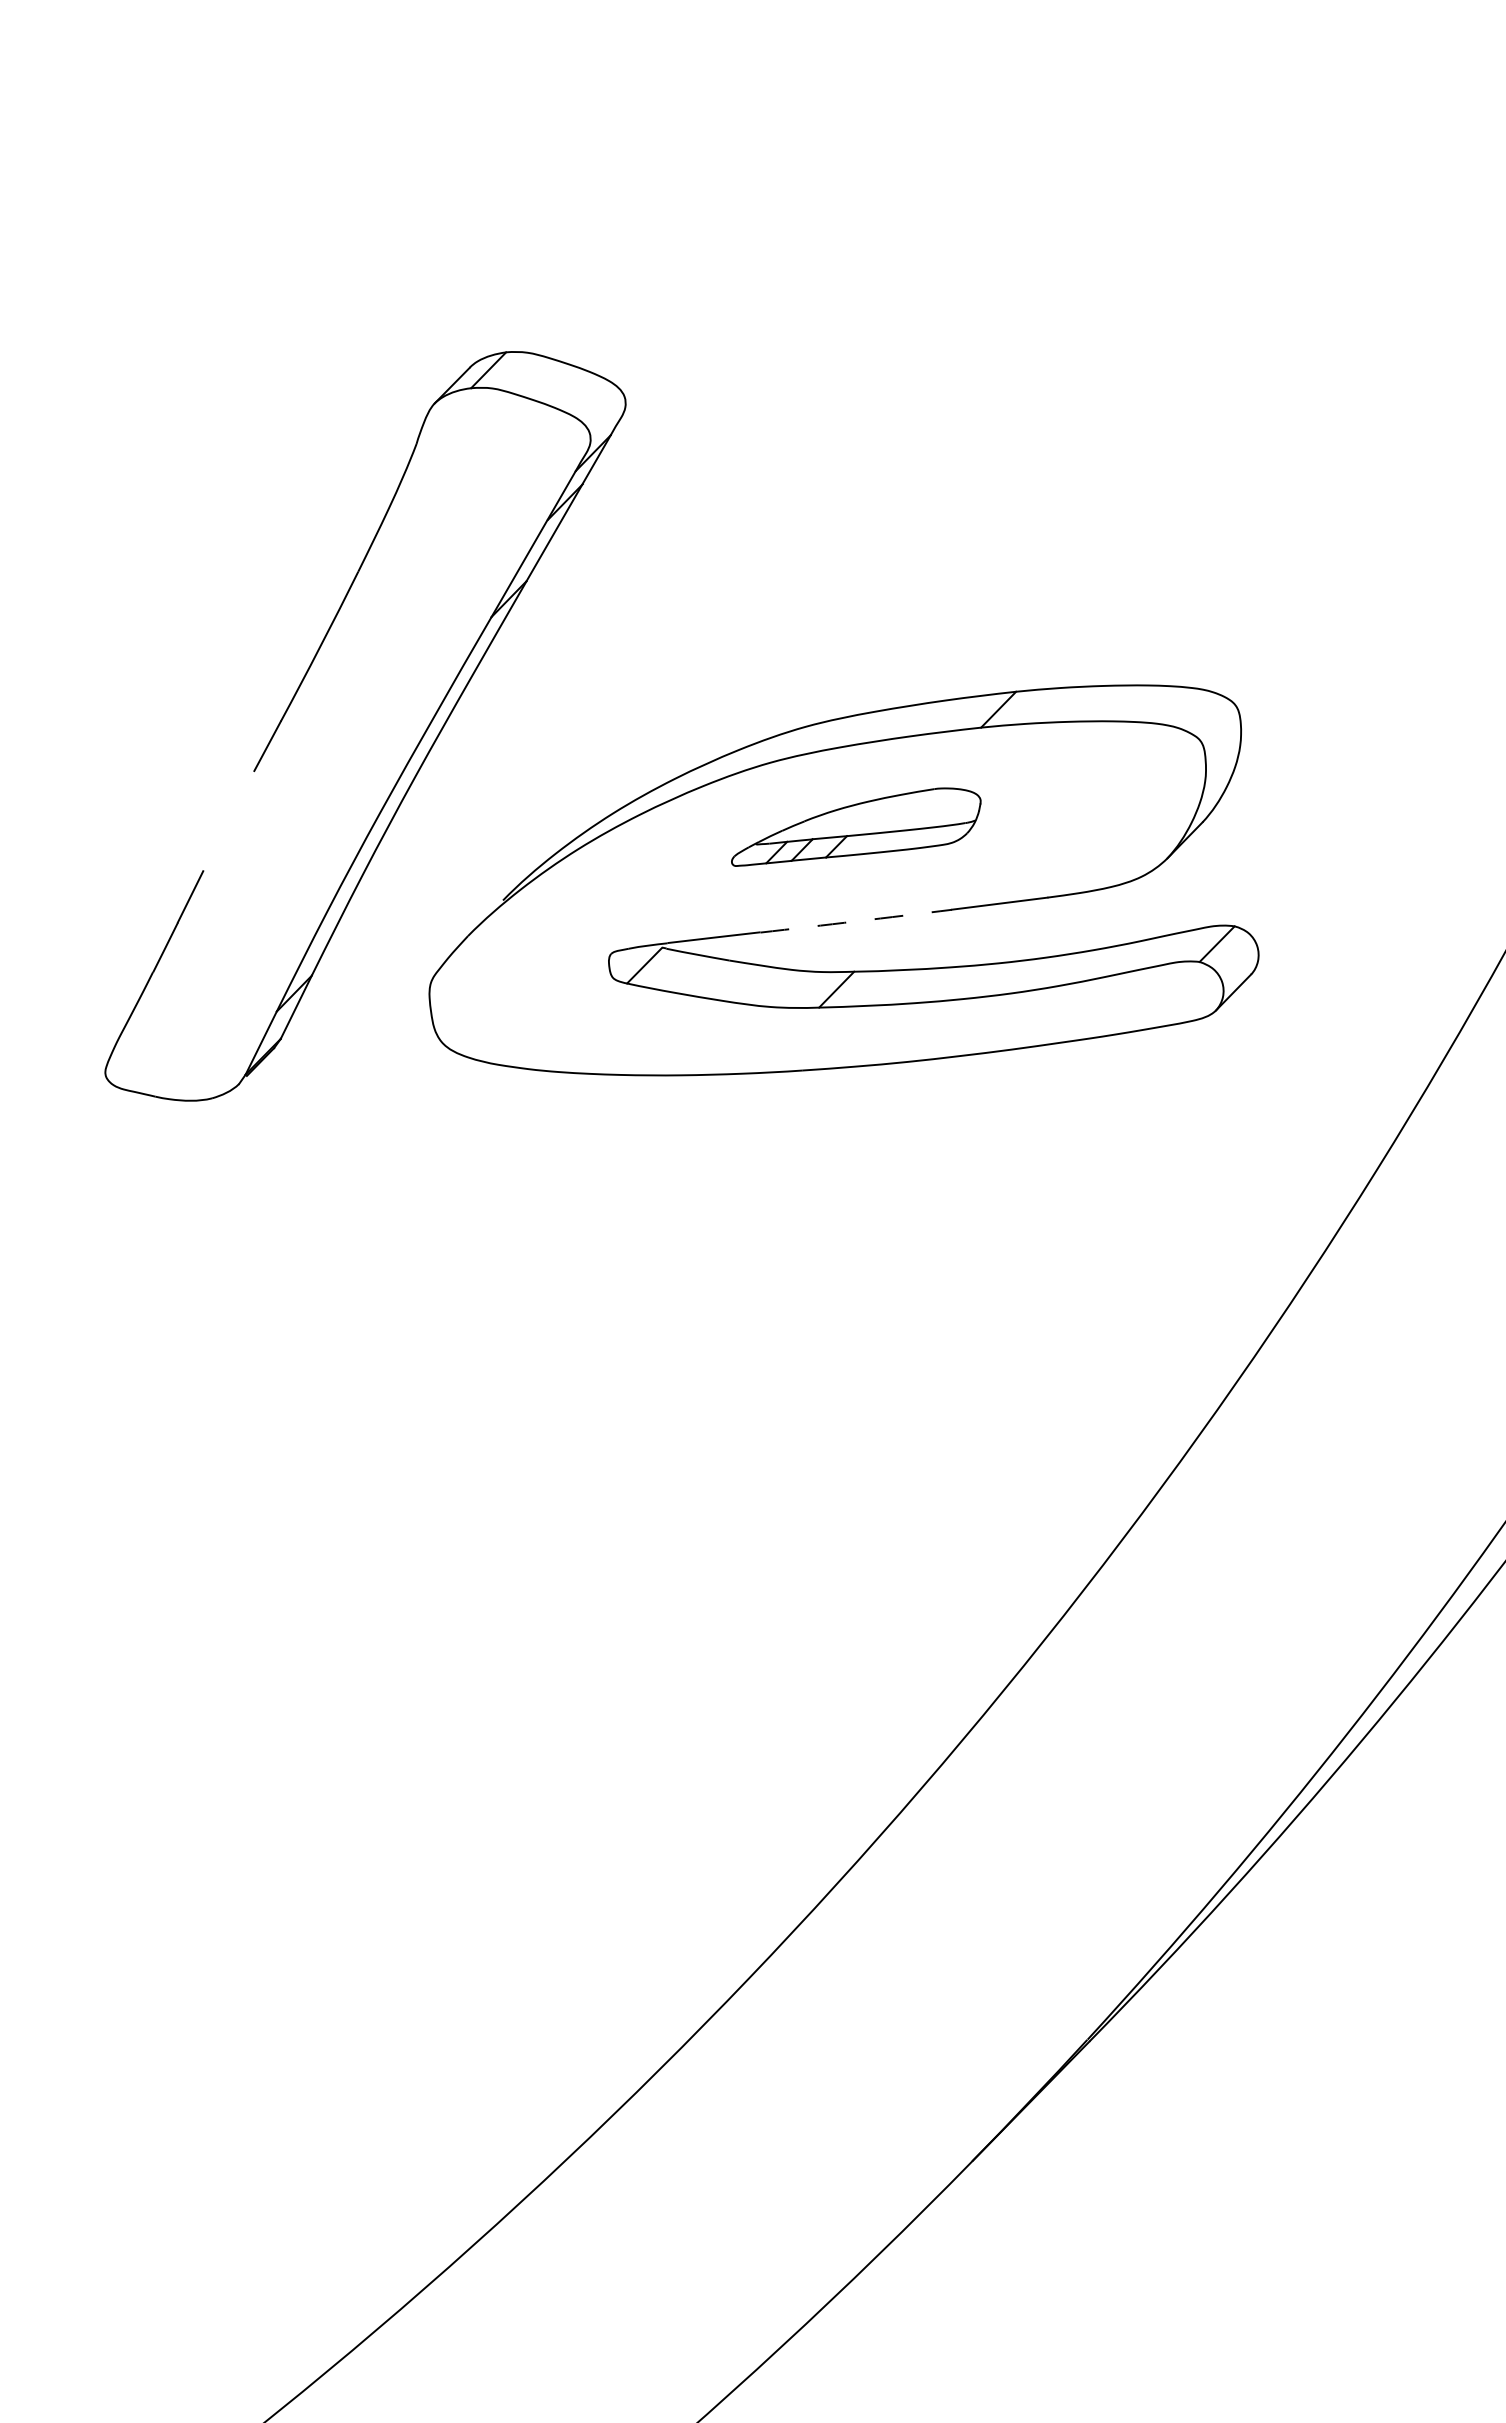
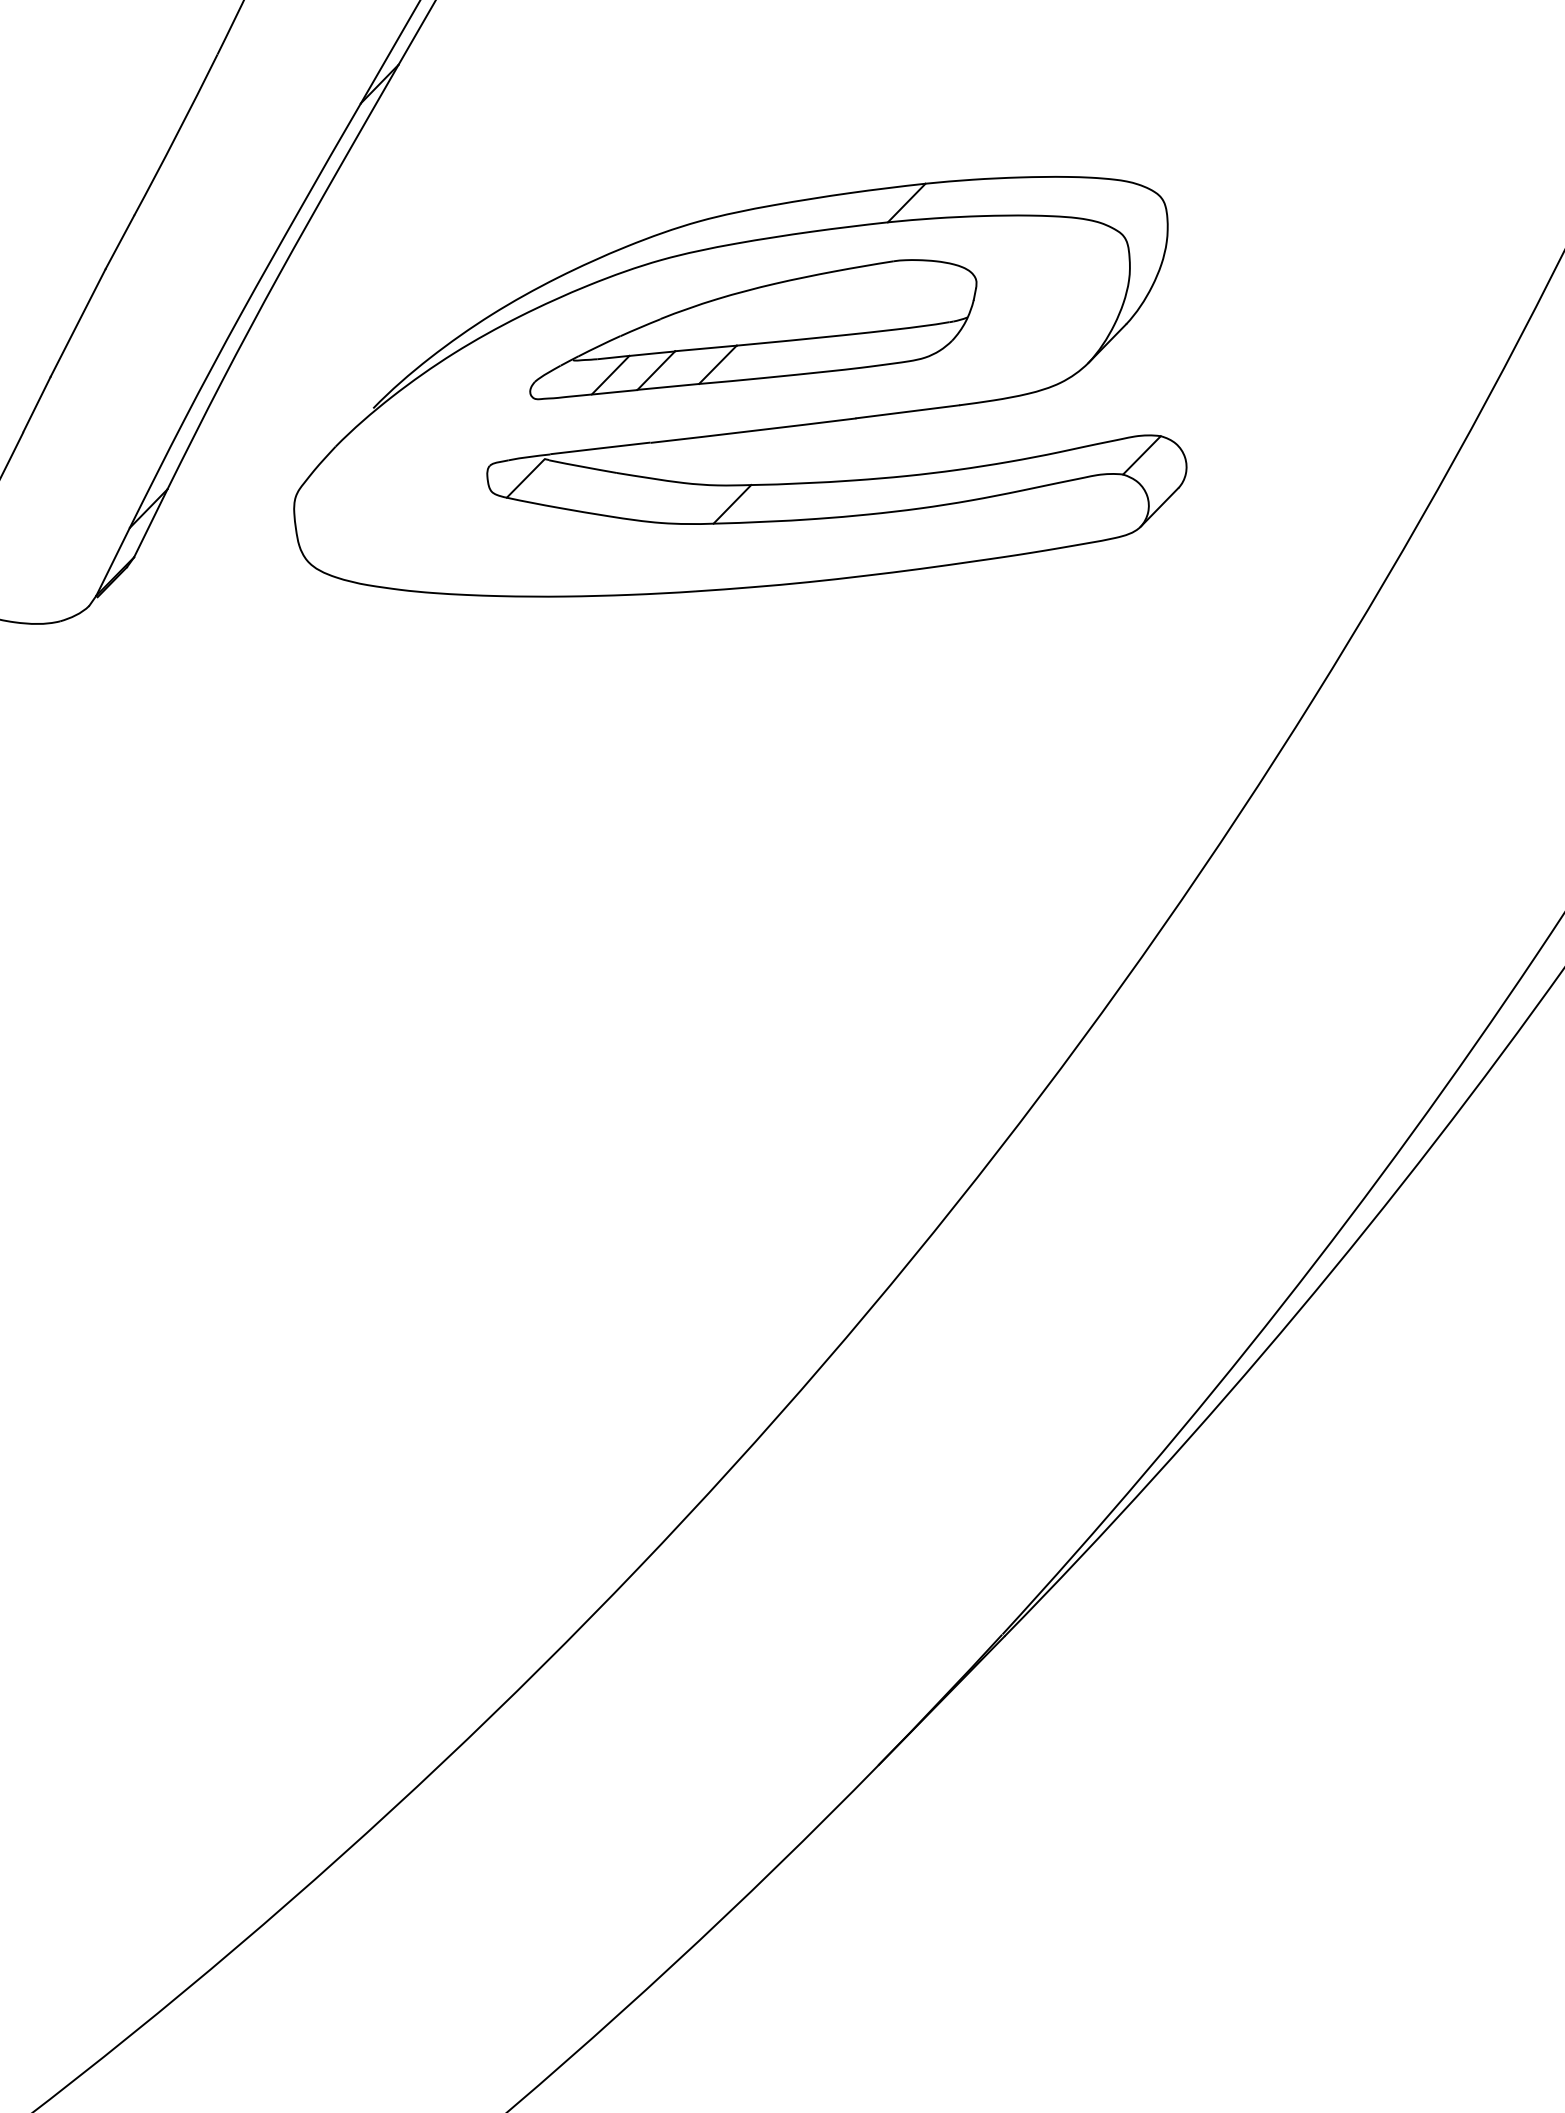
line: (228, 821) -> (77, 323), added
part: (856, 826) -> (753, 328), size x1.67
arc: (856, 921) -> (753, 430), dashed -> solid

